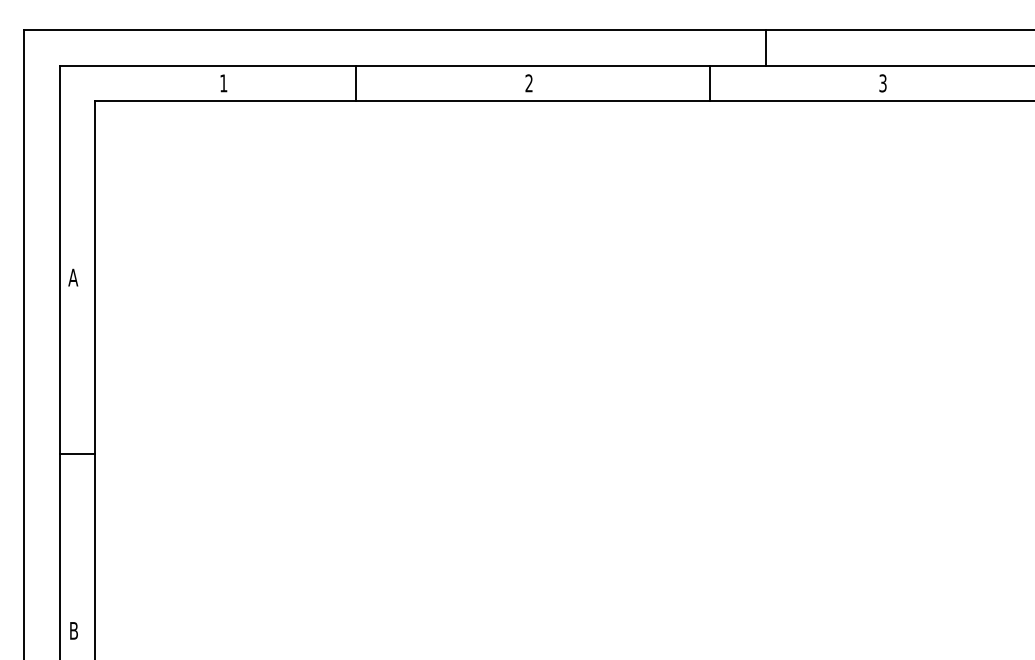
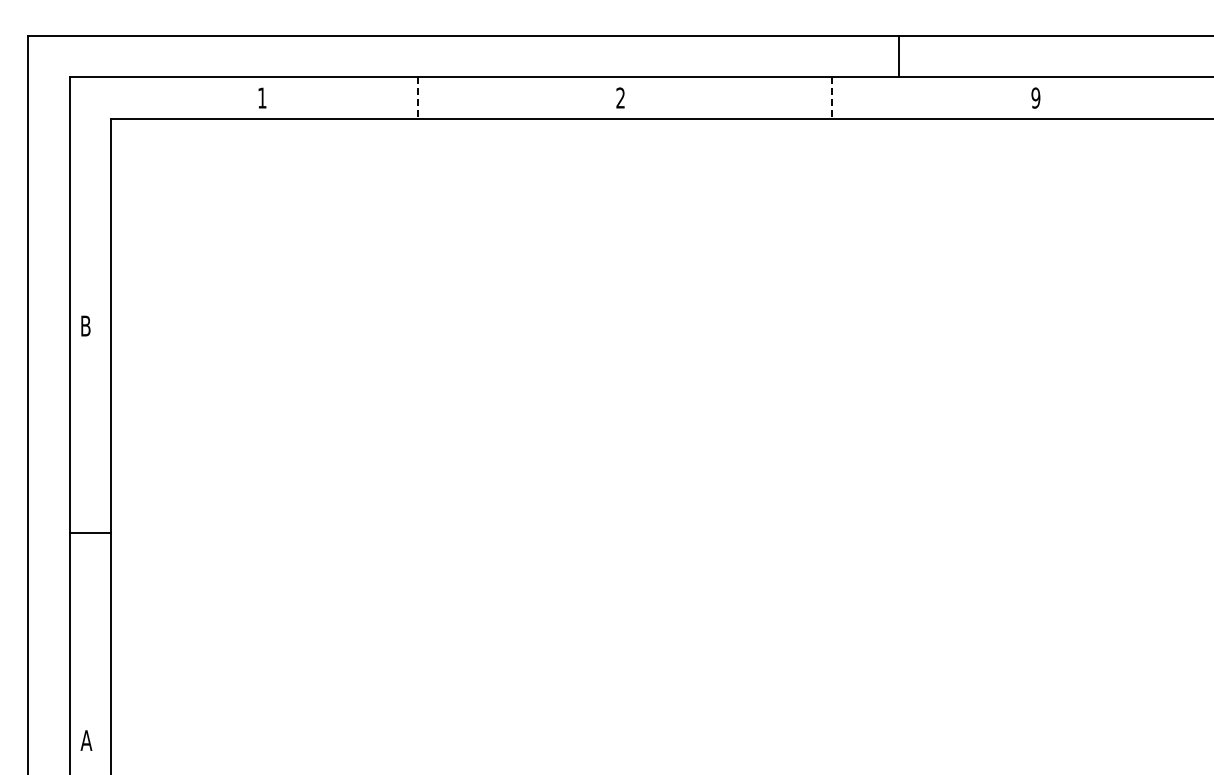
text: (882, 82) -> (1035, 97), 3 -> 9
line: (356, 83) -> (417, 98), solid -> dashed
line: (709, 83) -> (832, 98), solid -> dashed
text: (73, 277) -> (85, 325), A -> B
text: (73, 630) -> (86, 740), B -> A

